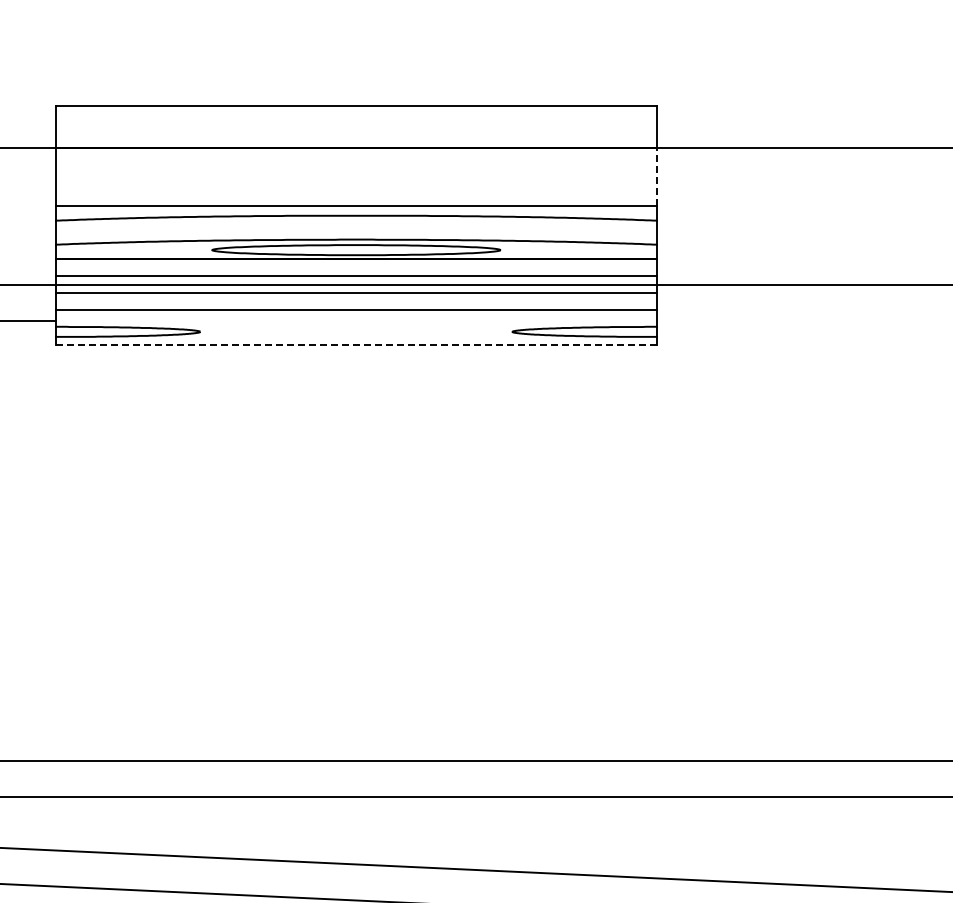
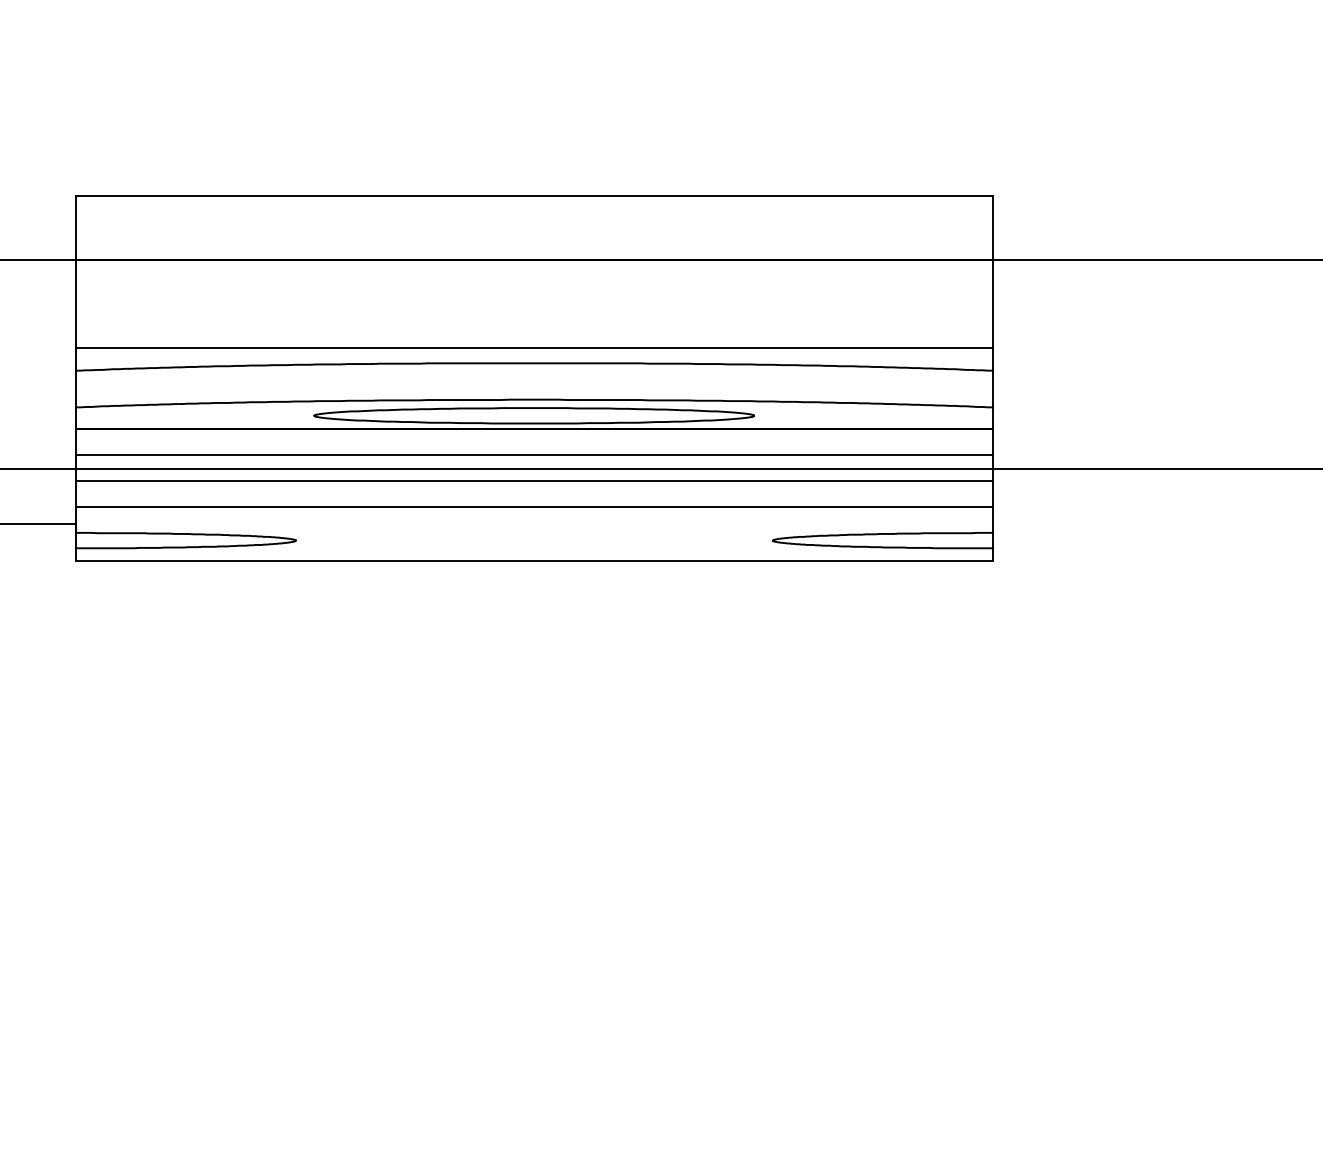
line: (656, 176) -> (992, 303), dashed -> solid
line: (356, 345) -> (534, 561), dashed -> solid

